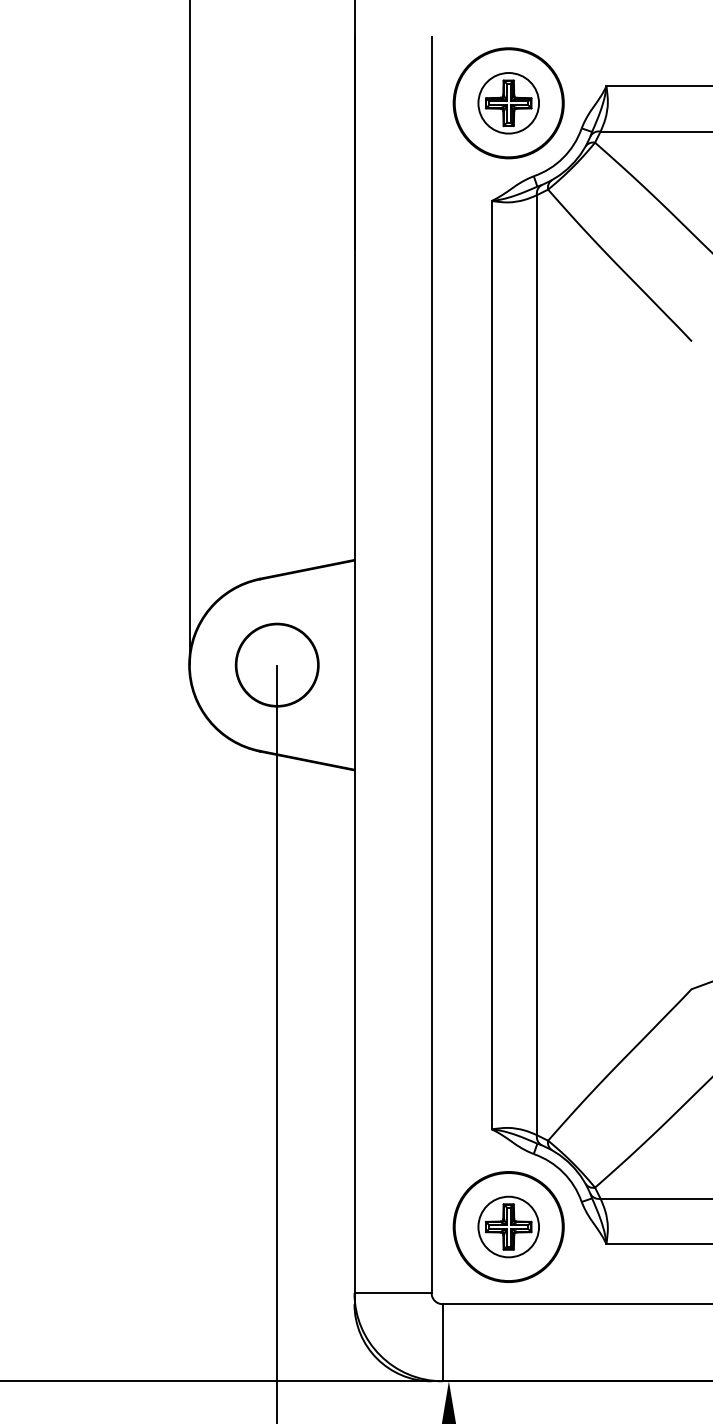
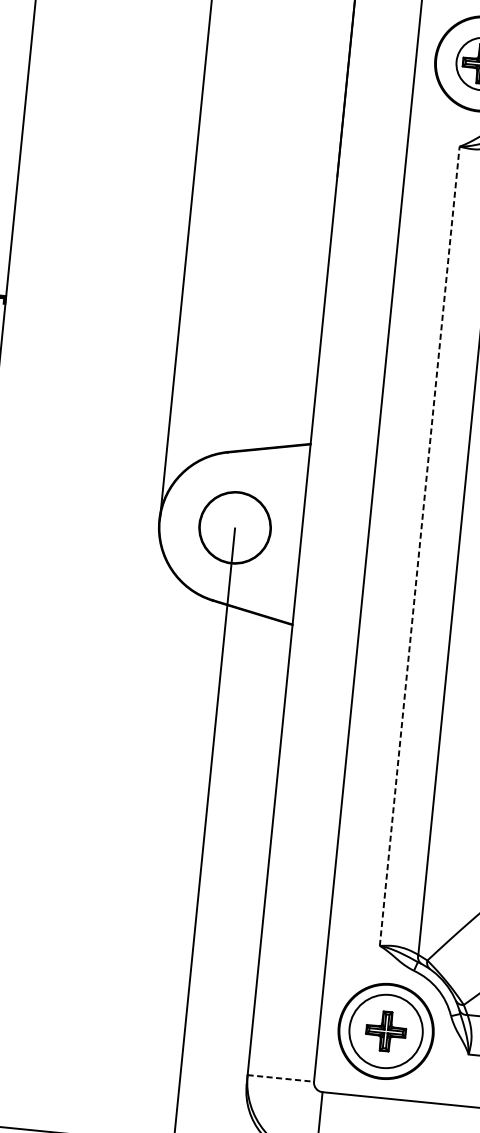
line: (491, 664) -> (419, 545), solid -> dashed
circle: (508, 1226) -> (385, 1030), size x1.4
line: (393, 1293) -> (281, 1078), solid -> dashed

